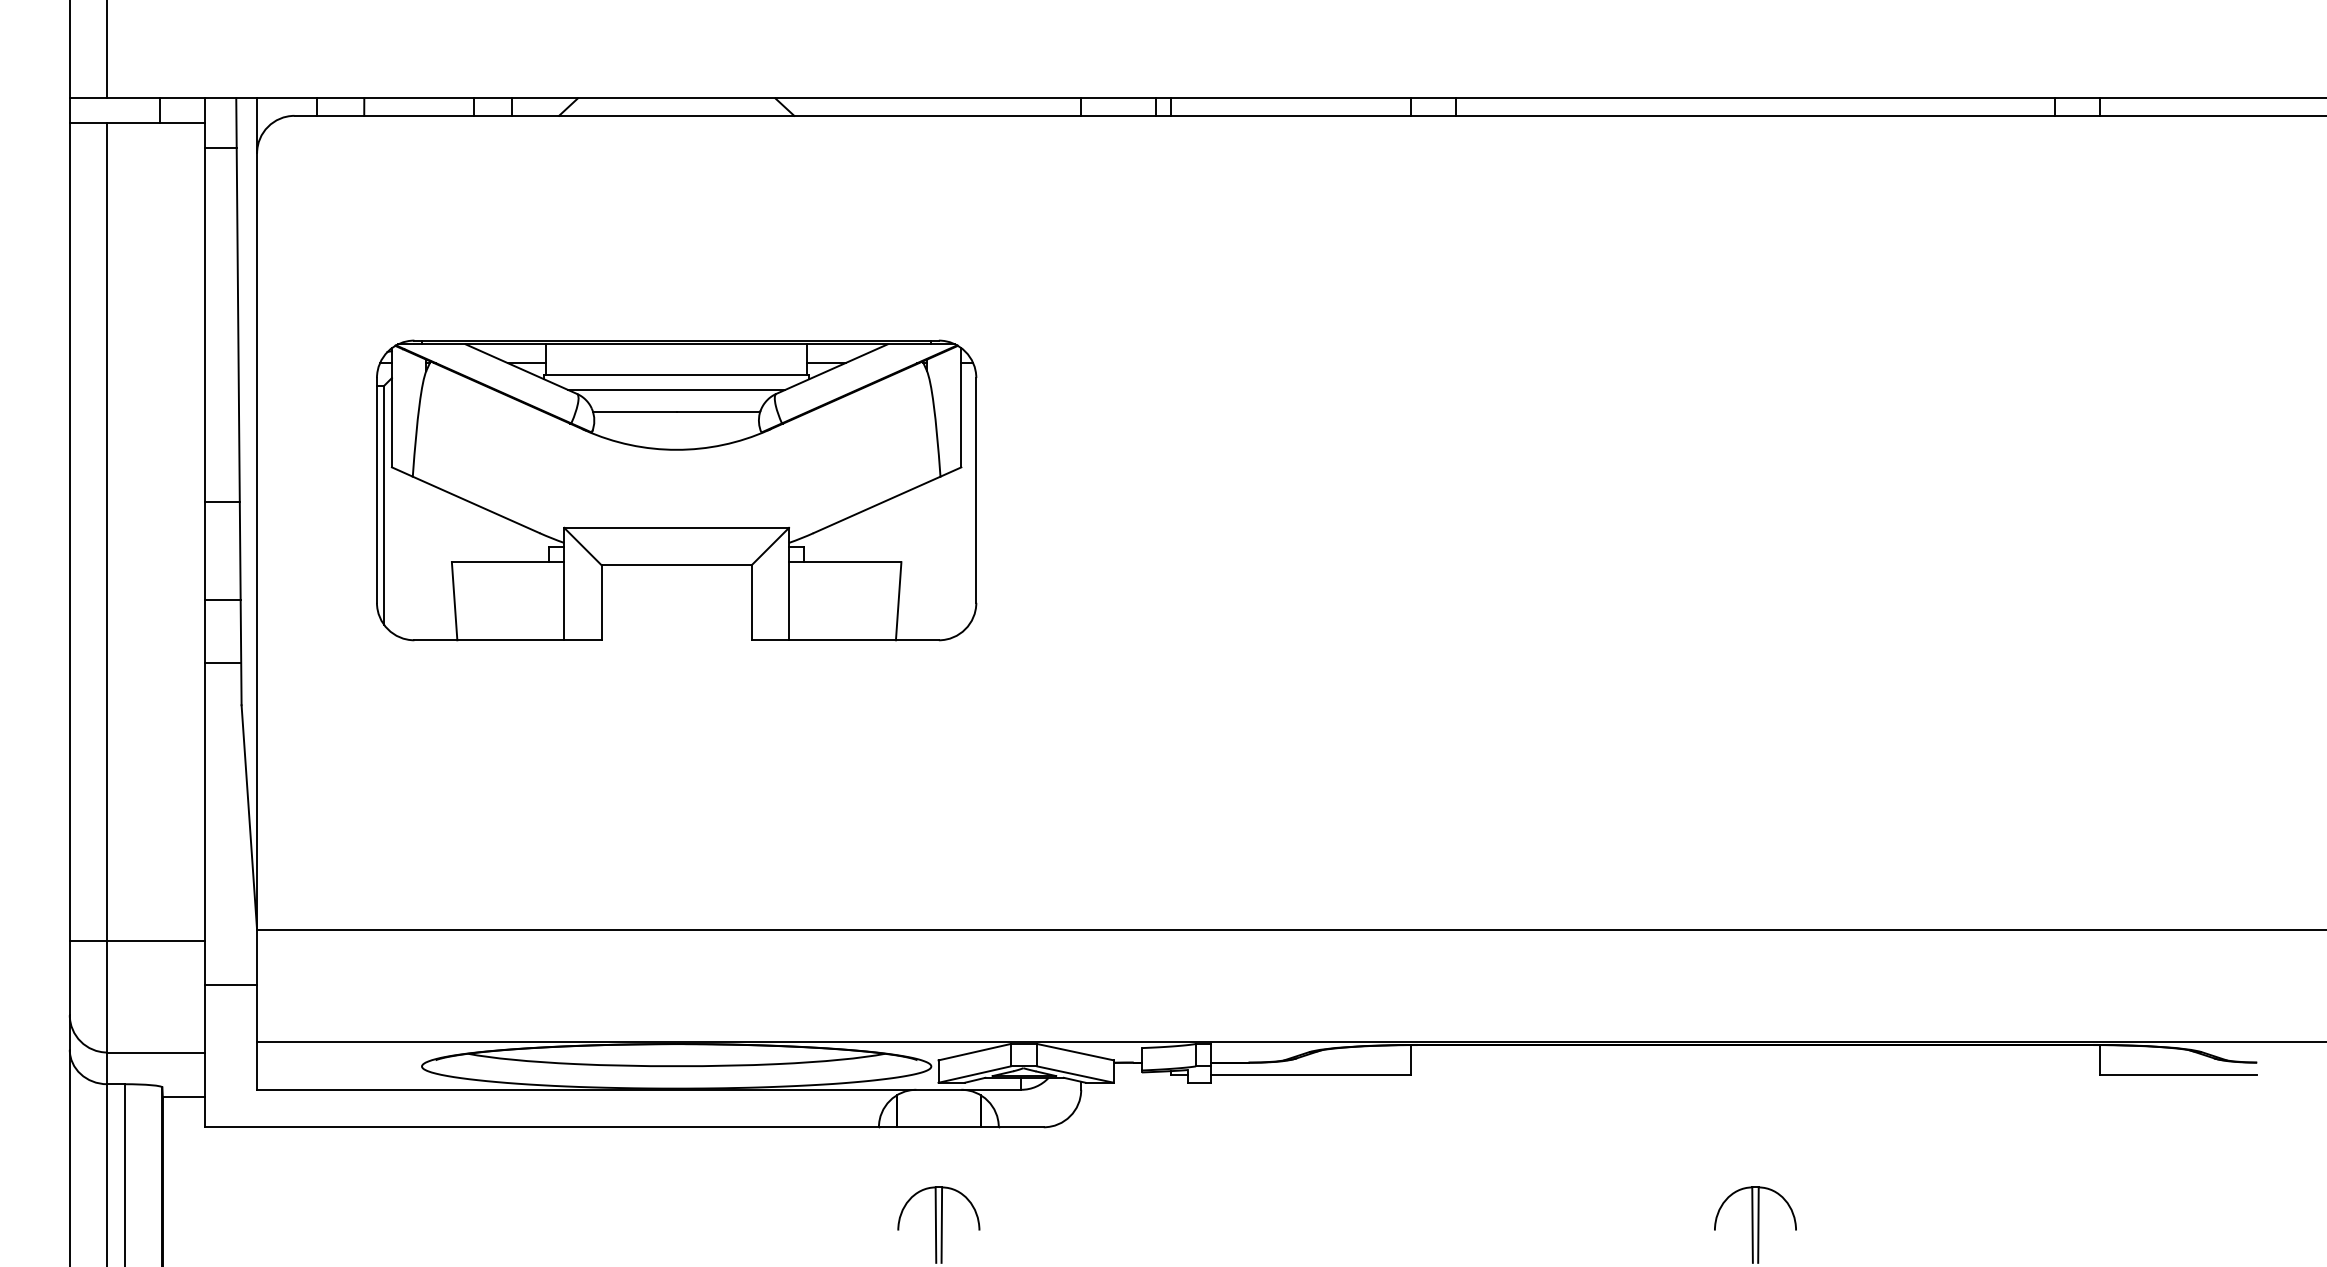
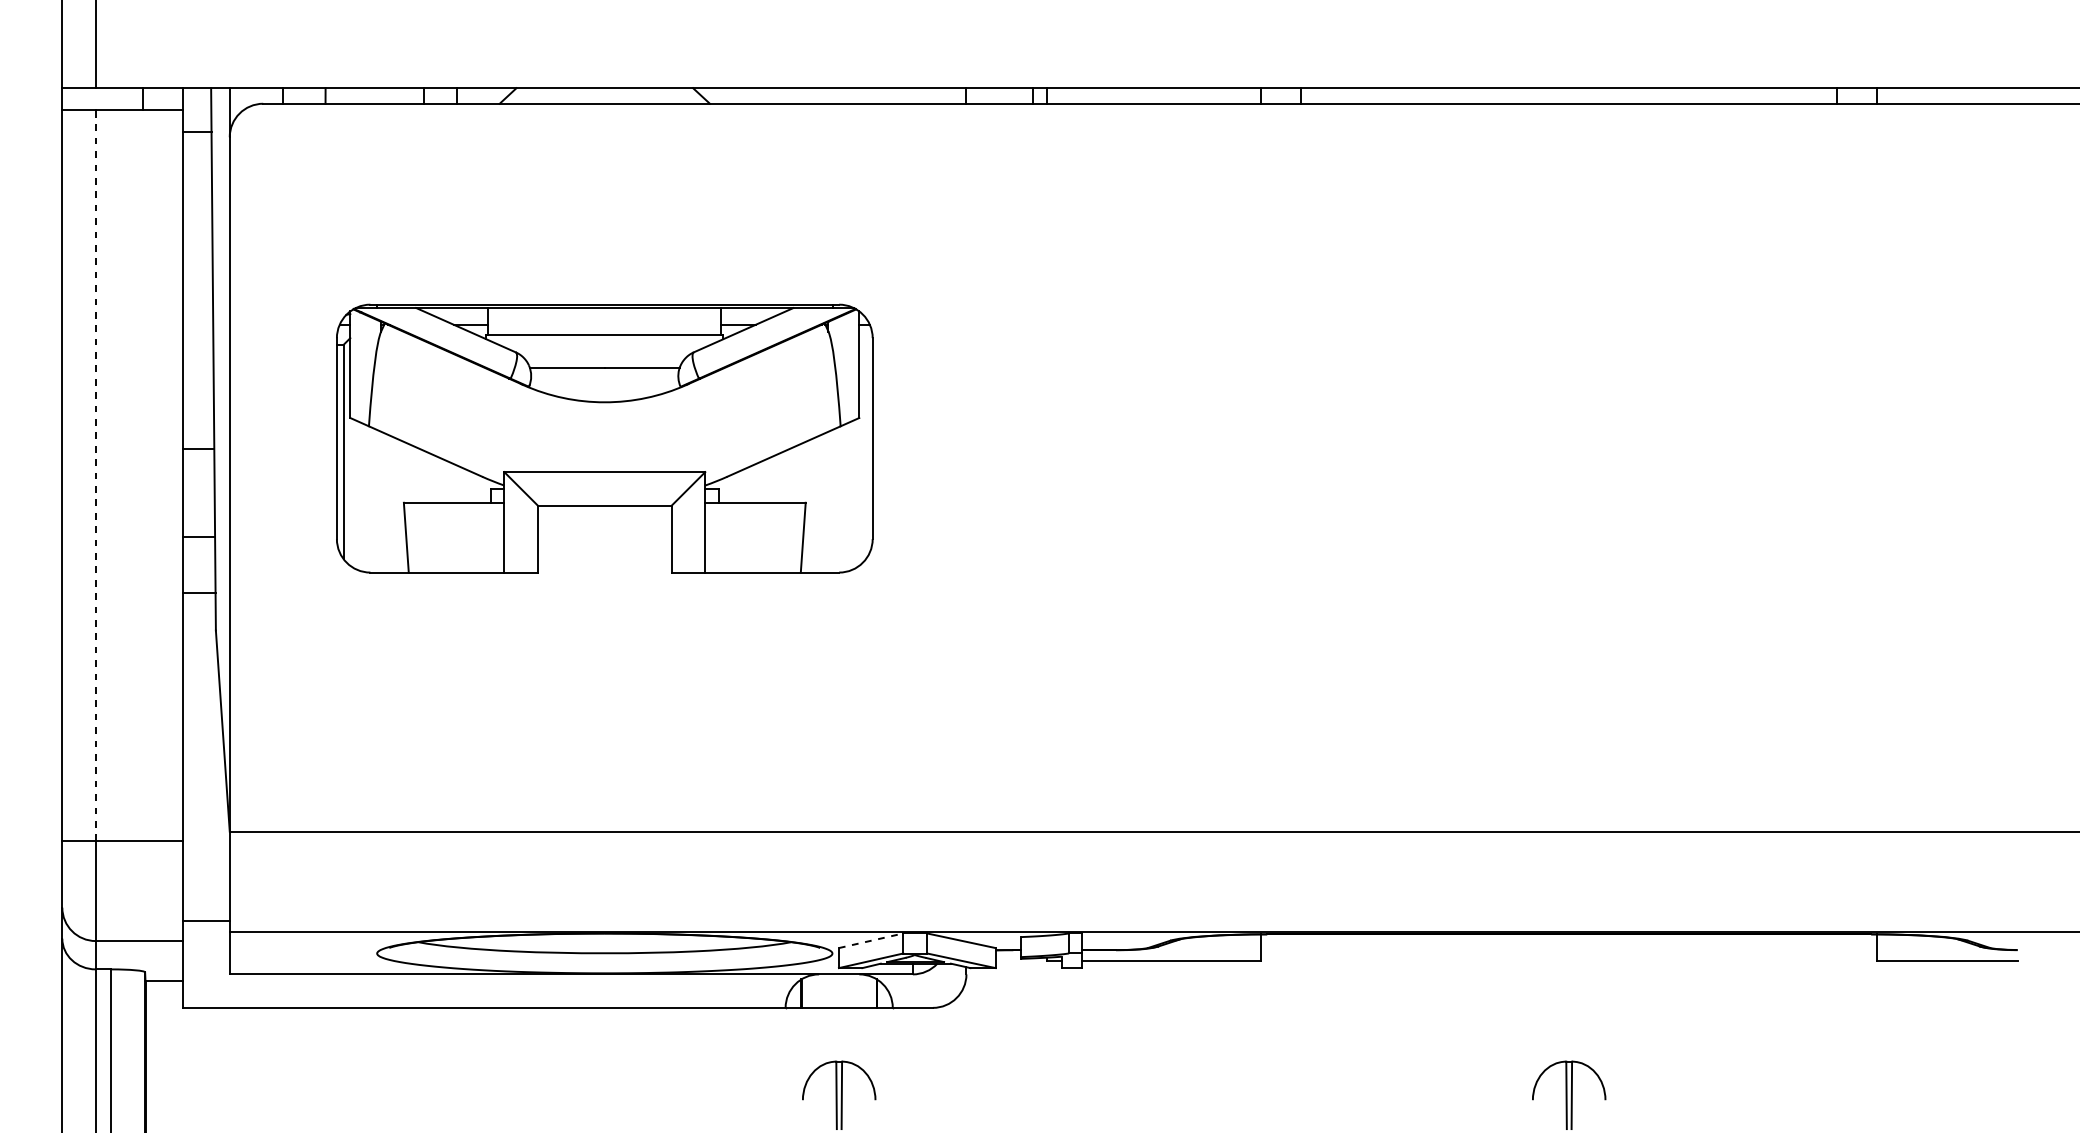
line: (676, 389) -> (604, 348), removed
line: (107, 531) -> (96, 475), solid -> dashed
line: (230, 984) -> (205, 920), moved
line: (974, 1052) -> (871, 941), solid -> dashed

